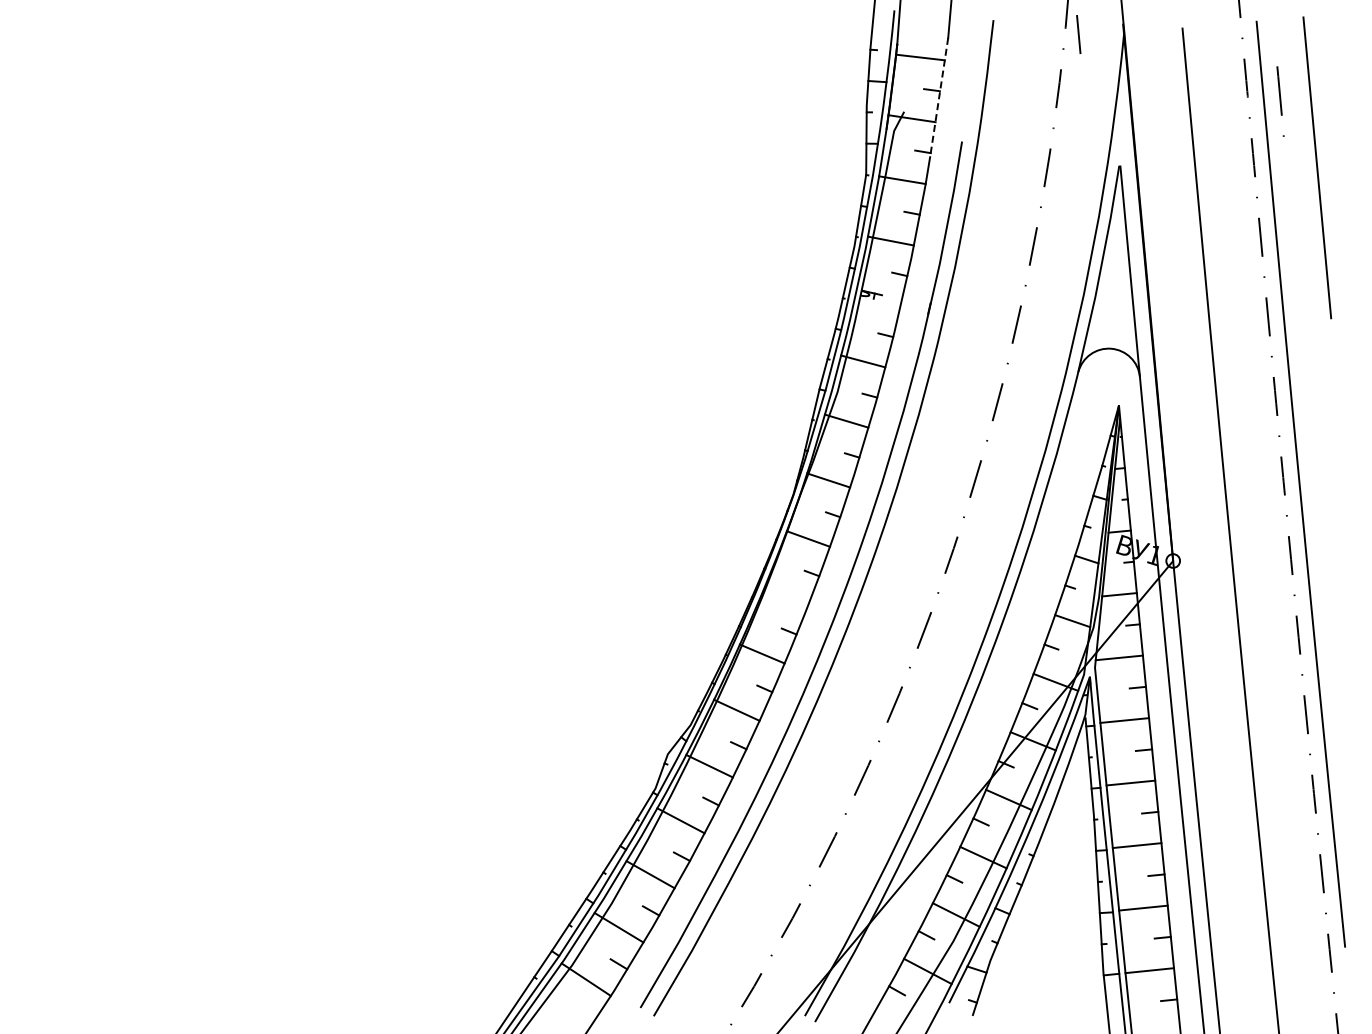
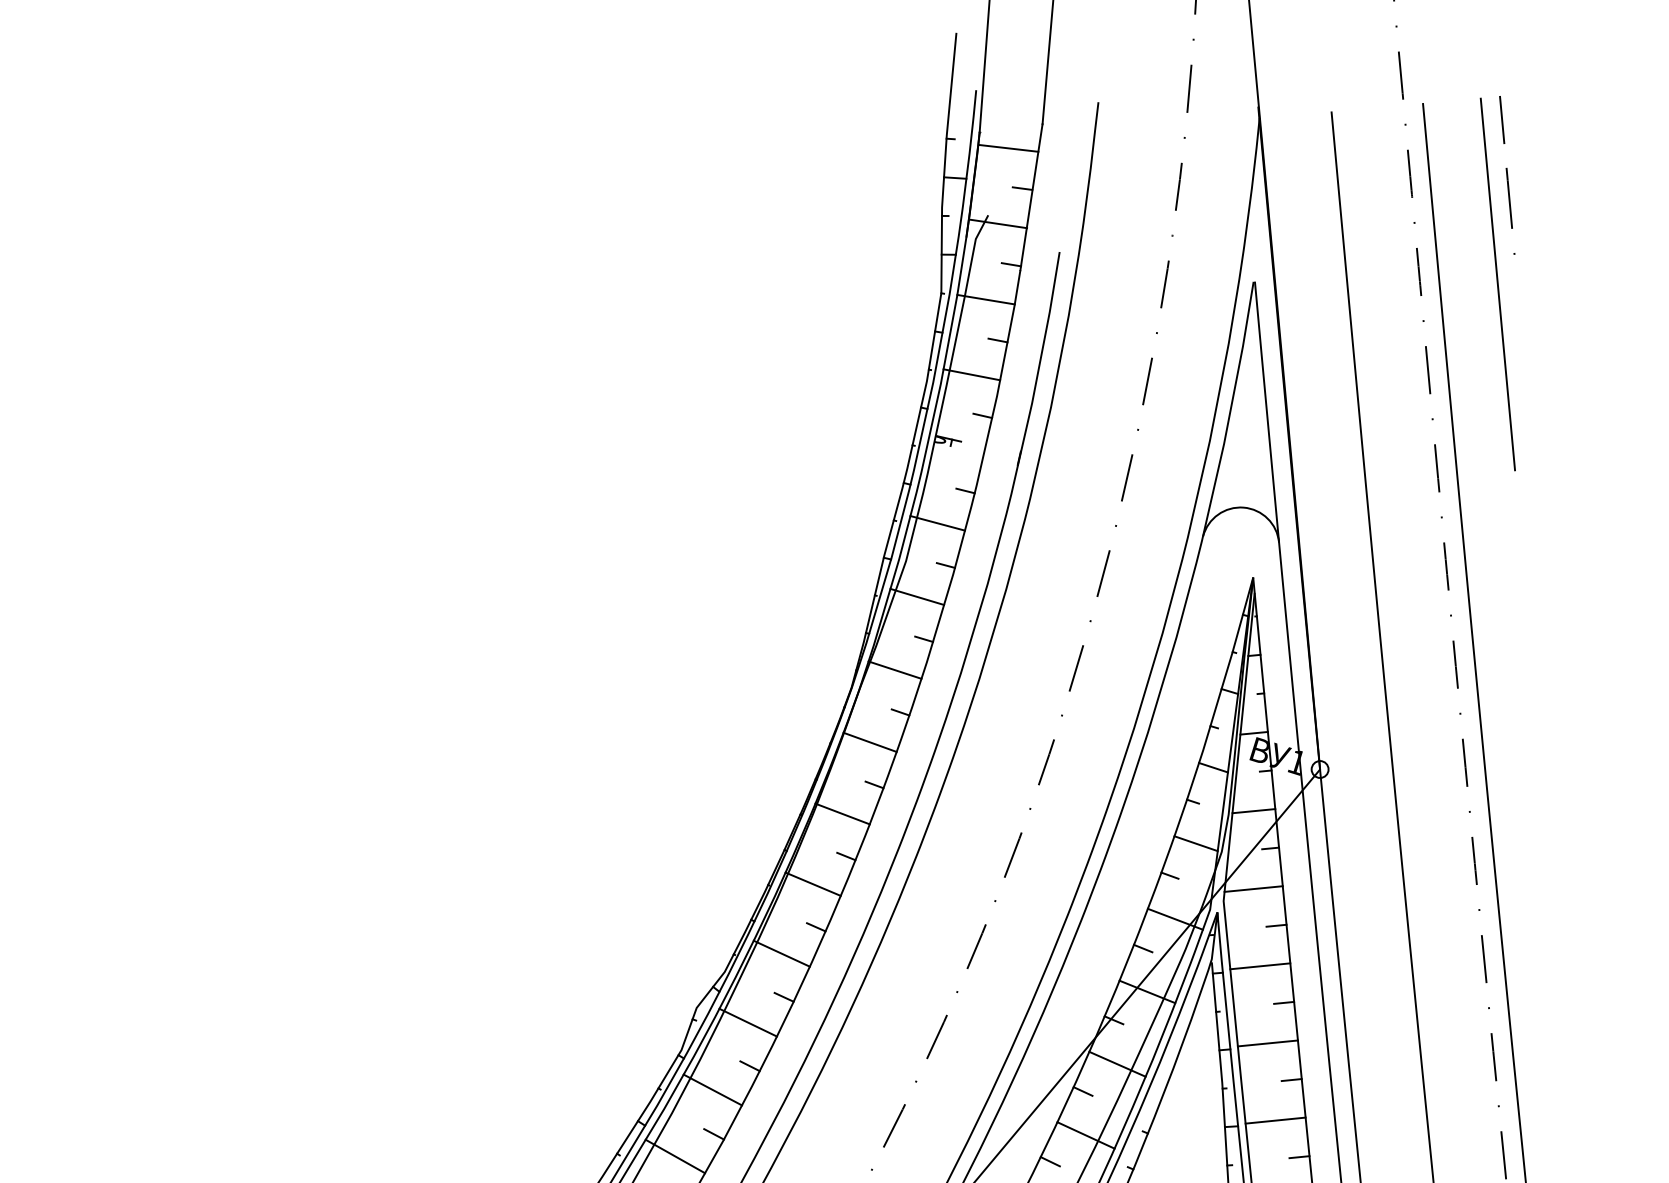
line: (1078, 34) -> (1501, 119), moved
line: (939, 97) -> (1031, 197), dashed -> solid
part: (1280, 101) -> (1510, 211), moved
line: (786, 596) -> (843, 813), added

